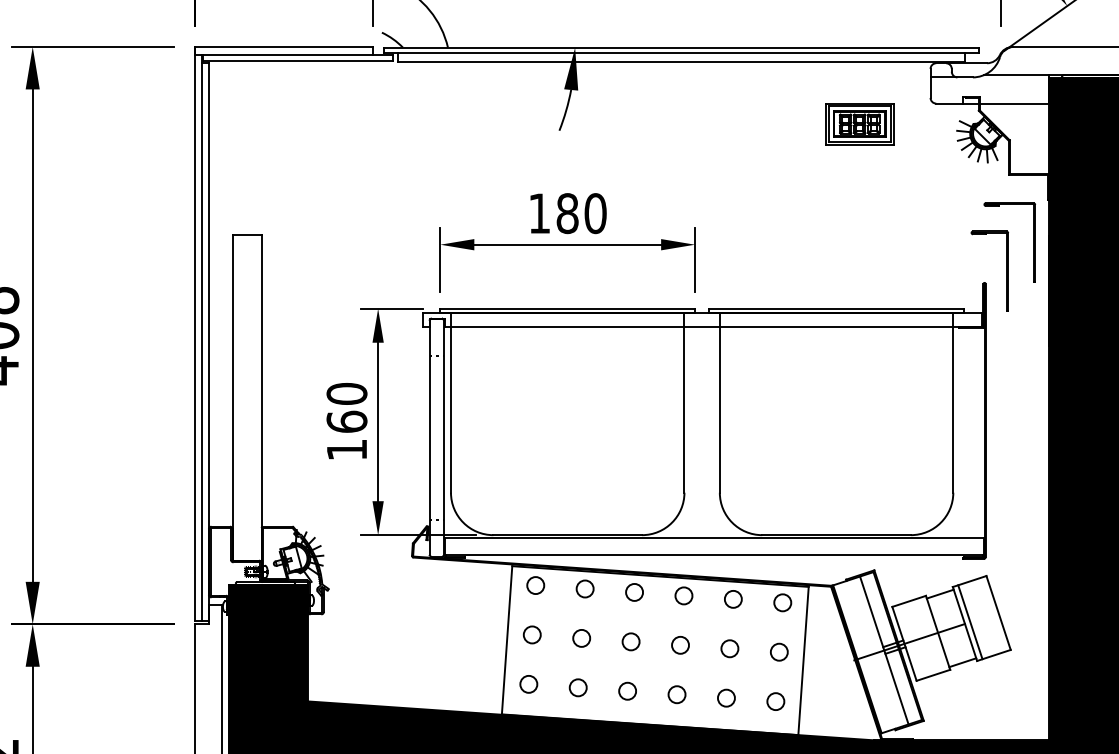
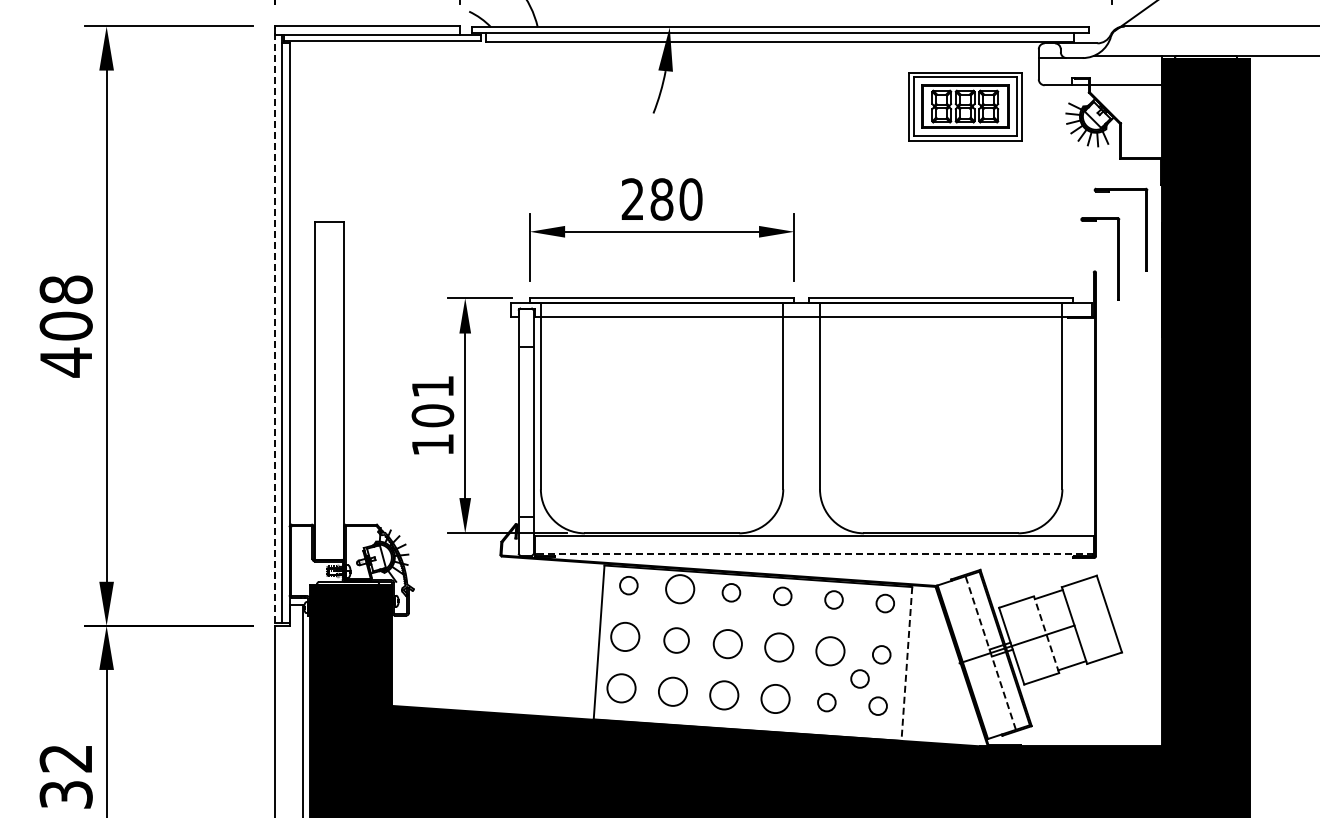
part: (859, 124) -> (965, 106), size x1.6
text: (539, 212) -> (632, 198), 180 -> 280
line: (194, 334) -> (274, 324), solid -> dashed
text: (346, 408) -> (432, 401), 160 -> 101
line: (714, 554) -> (814, 553), solid -> dashed
circle: (584, 589) -> (679, 589), size x1.6
line: (969, 622) -> (1079, 623), removed
line: (938, 632) -> (1046, 634), solid -> dashed
circle: (532, 634) -> (625, 636), size x1.6
circle: (581, 638) -> (676, 640), size x1.4
circle: (630, 641) -> (727, 643), size x1.6
circle: (679, 645) -> (778, 647), size x1.6
circle: (729, 648) -> (830, 651), size x1.6
line: (884, 650) -> (990, 653), solid -> dashed
line: (803, 661) -> (906, 664), solid -> dashed
circle: (757, 674) -> (859, 678), added
circle: (528, 683) -> (621, 687), size x1.6
circle: (577, 687) -> (672, 691), size x1.6
circle: (627, 691) -> (724, 695), size x1.6
circle: (676, 694) -> (775, 698), size x1.6

